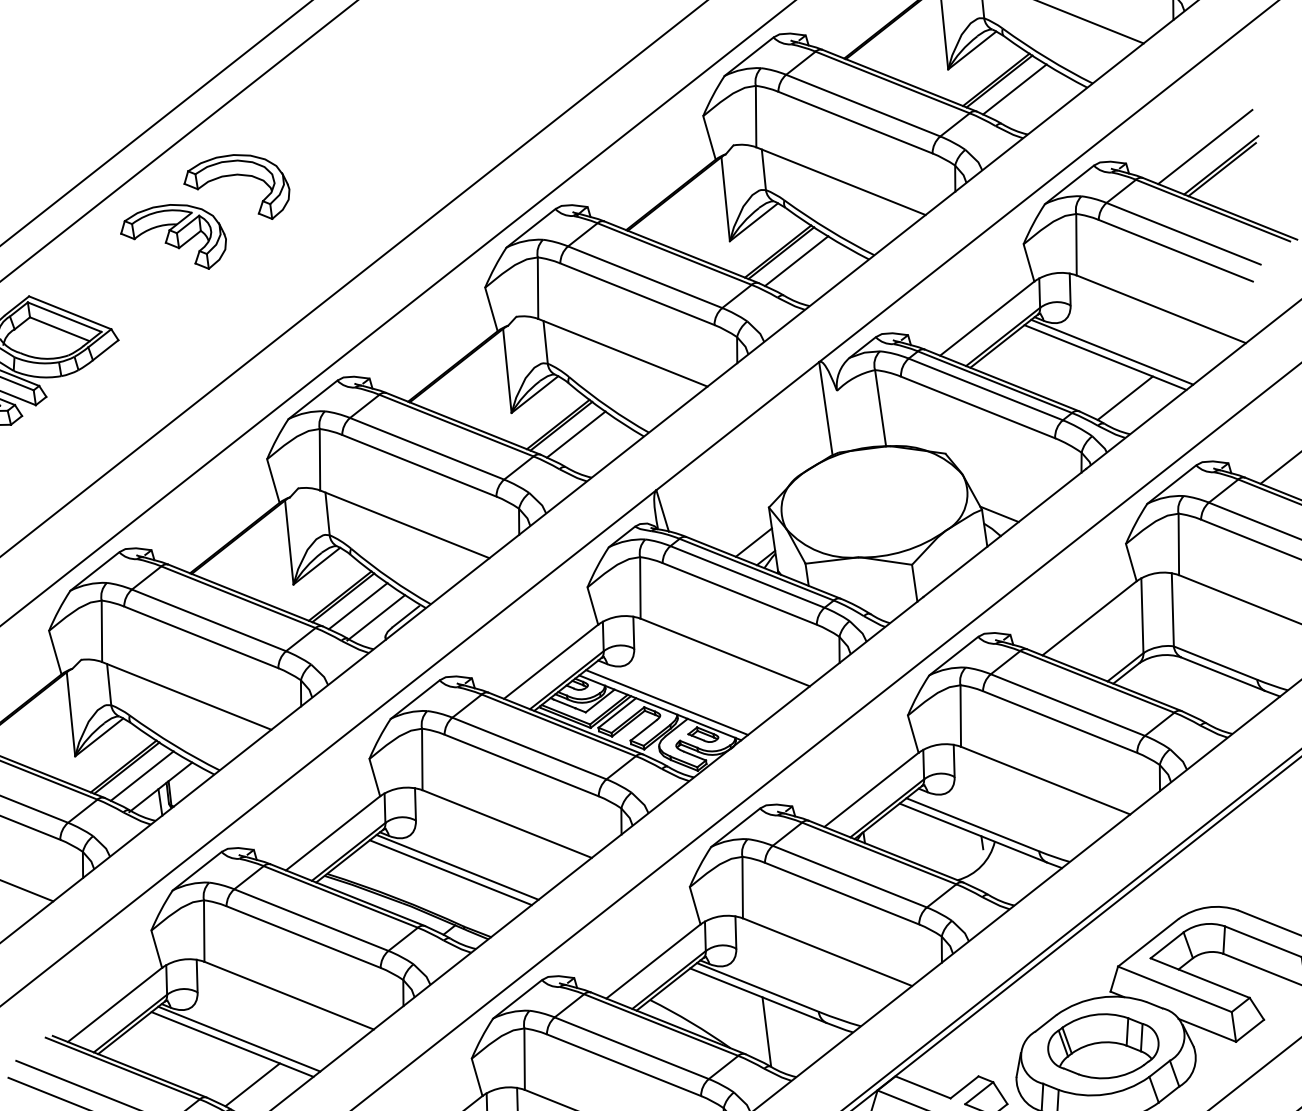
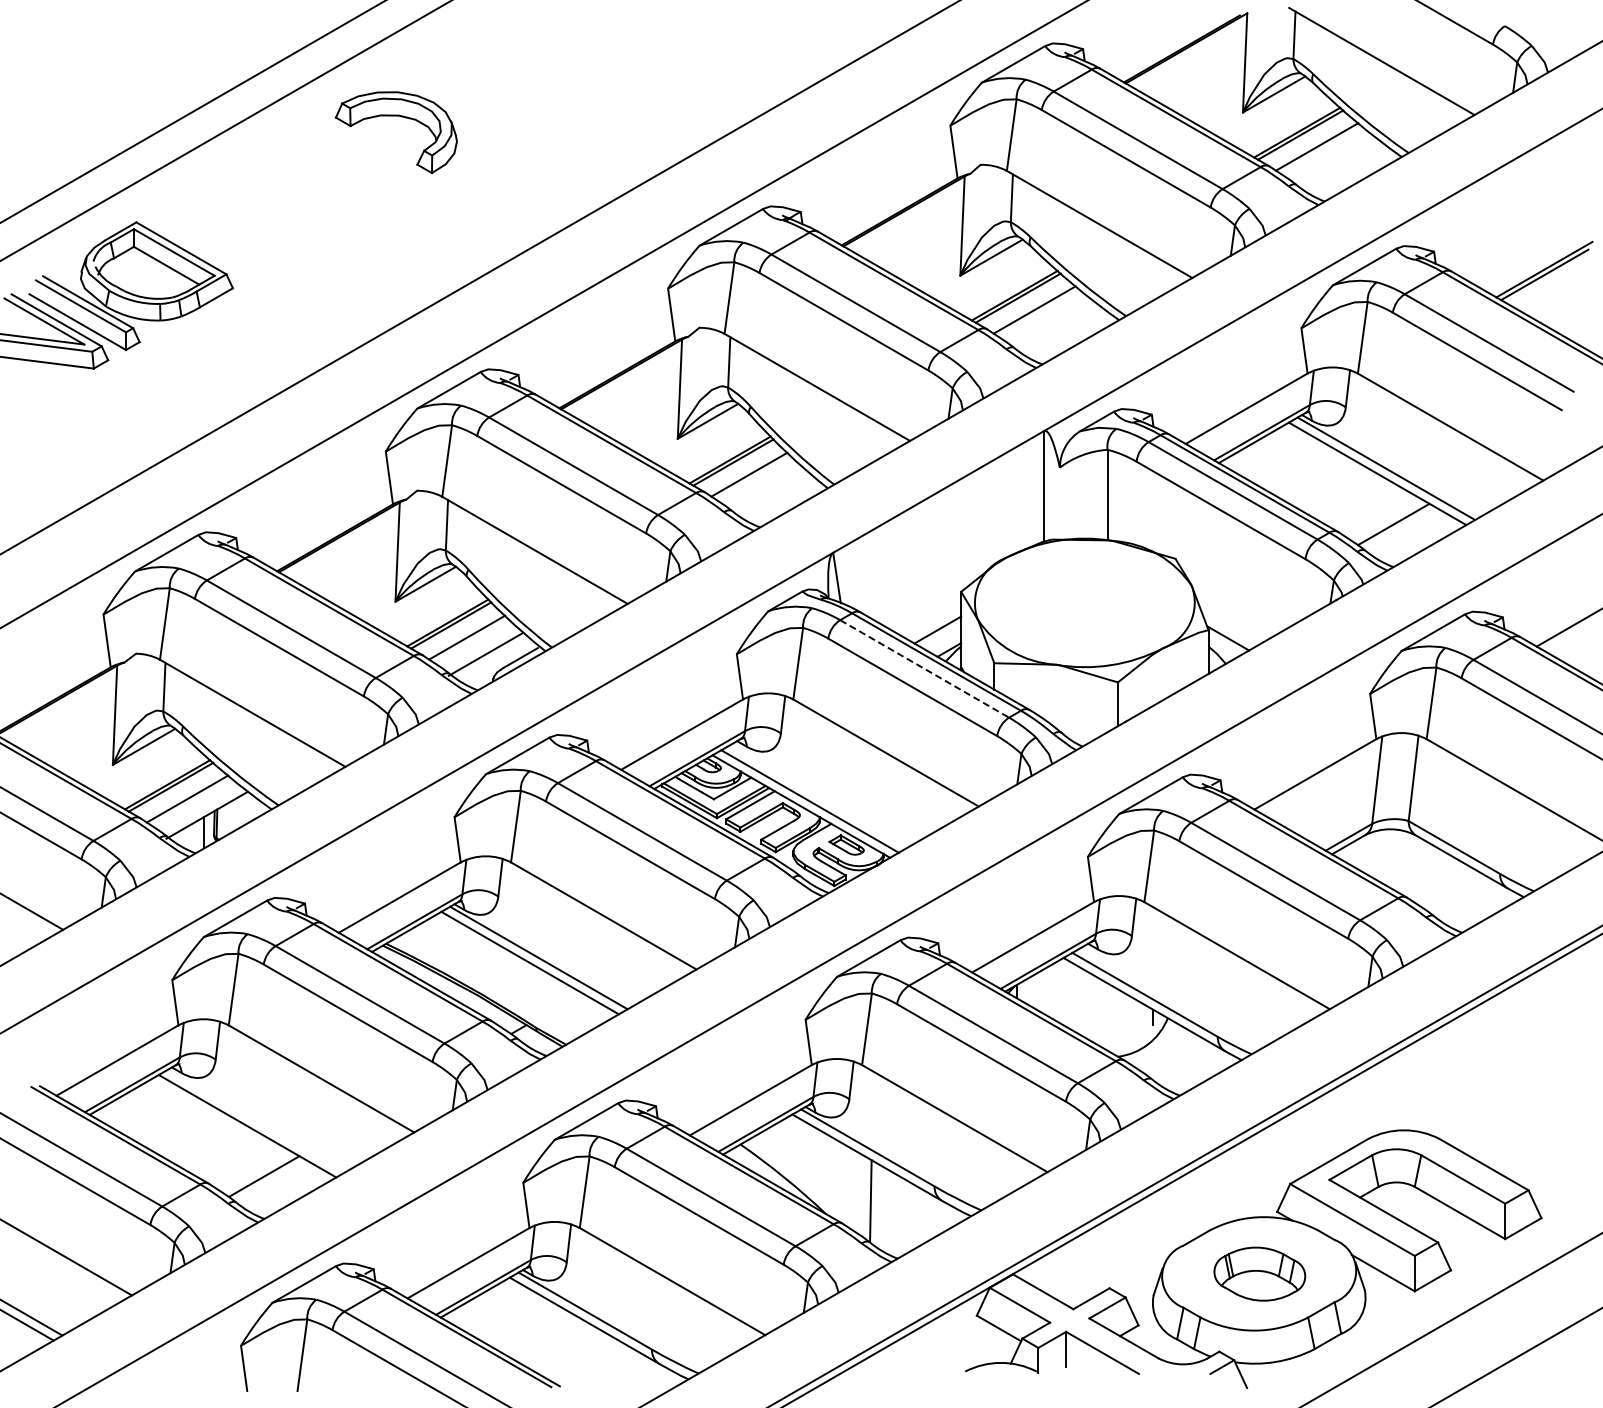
line: (1204, 146) -> (1528, 245), removed
part: (173, 238) -> (313, 179), removed
line: (747, 576) -> (924, 668), solid -> dashed
line: (239, 1038) -> (256, 1120), removed
part: (1103, 1045) -> (1259, 1273), size x0.7

